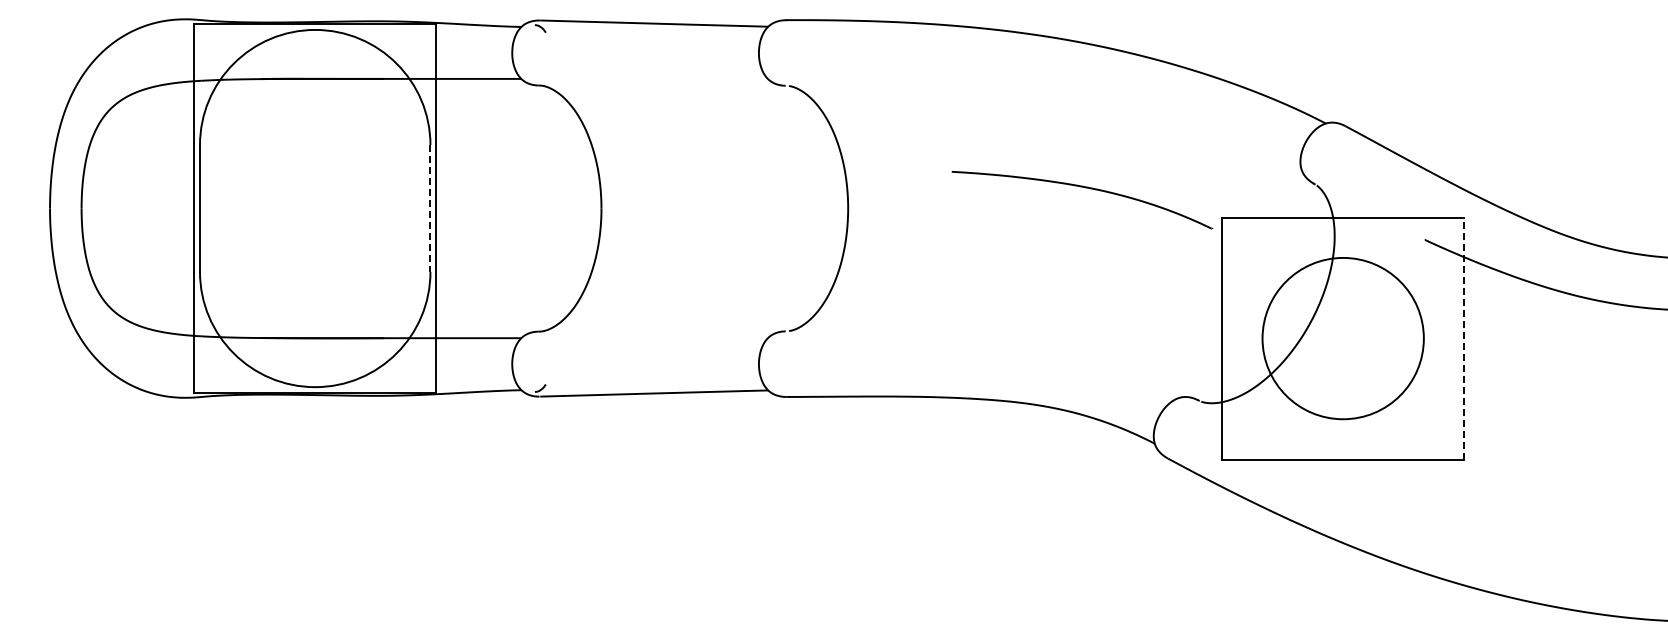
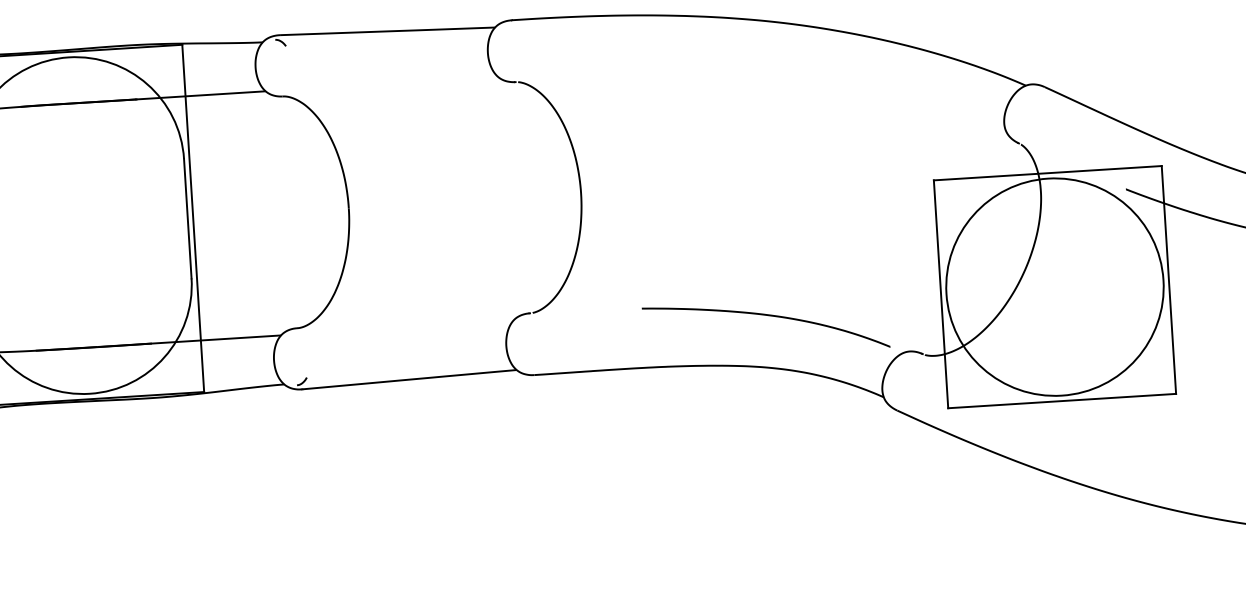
curve: (1085, 188) -> (768, 316), moved
line: (430, 209) -> (187, 219), dashed -> solid
circle: (1342, 338) -> (1054, 287), size x1.43
line: (1464, 338) -> (1169, 279), dashed -> solid

